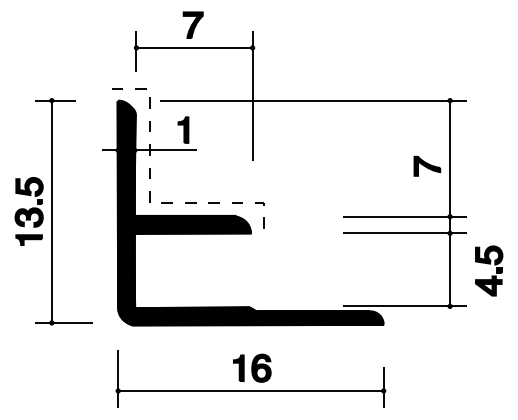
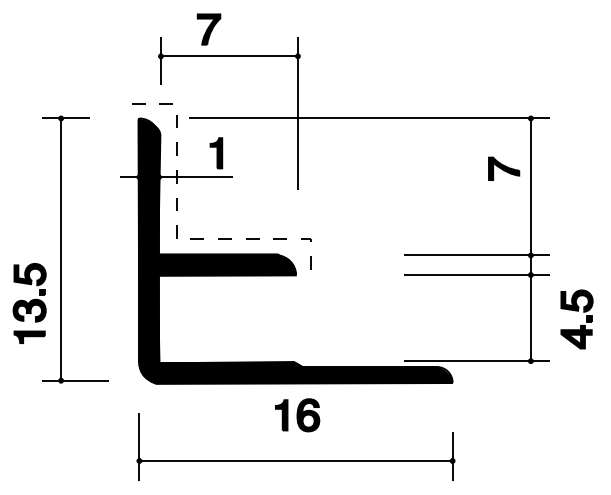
part: (192, 24) -> (208, 28), moved
part: (427, 165) -> (504, 167), moved
part: (28, 211) -> (28, 303), moved
part: (252, 367) -> (297, 414), moved

